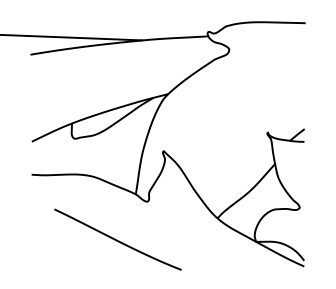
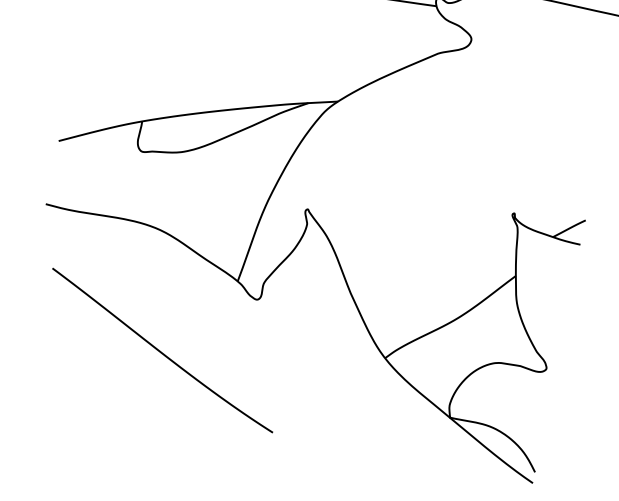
curve: (117, 239) -> (161, 350), moved

